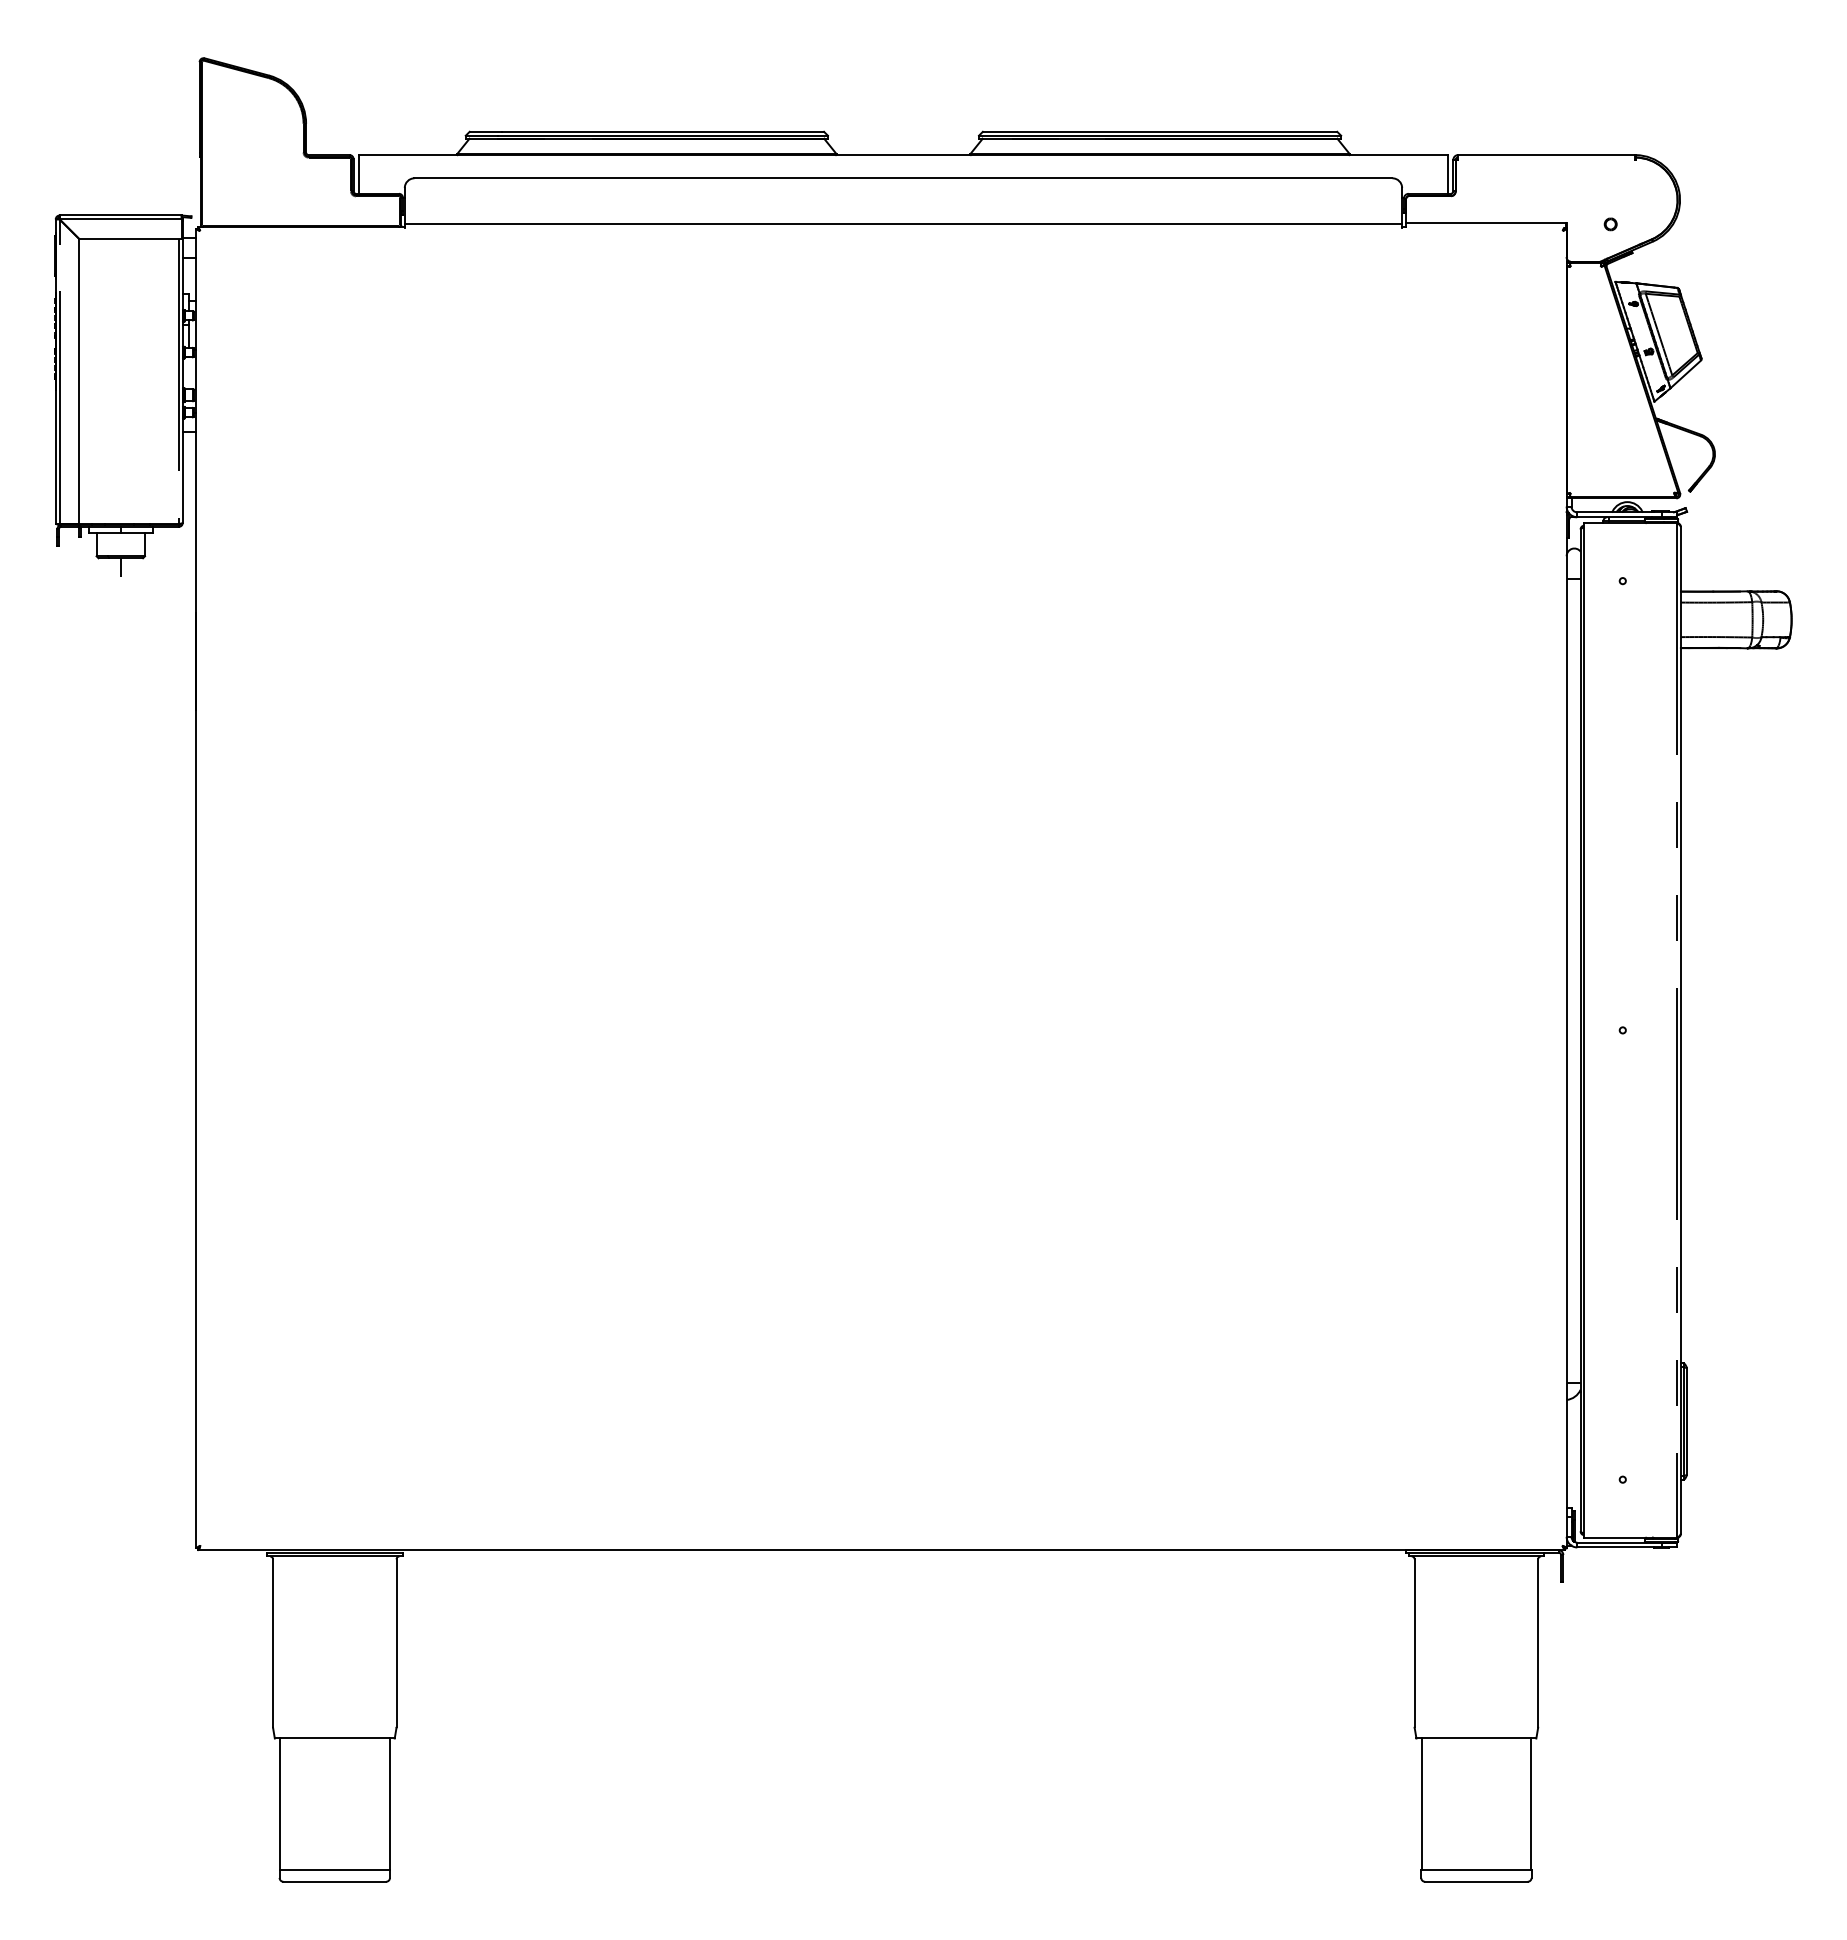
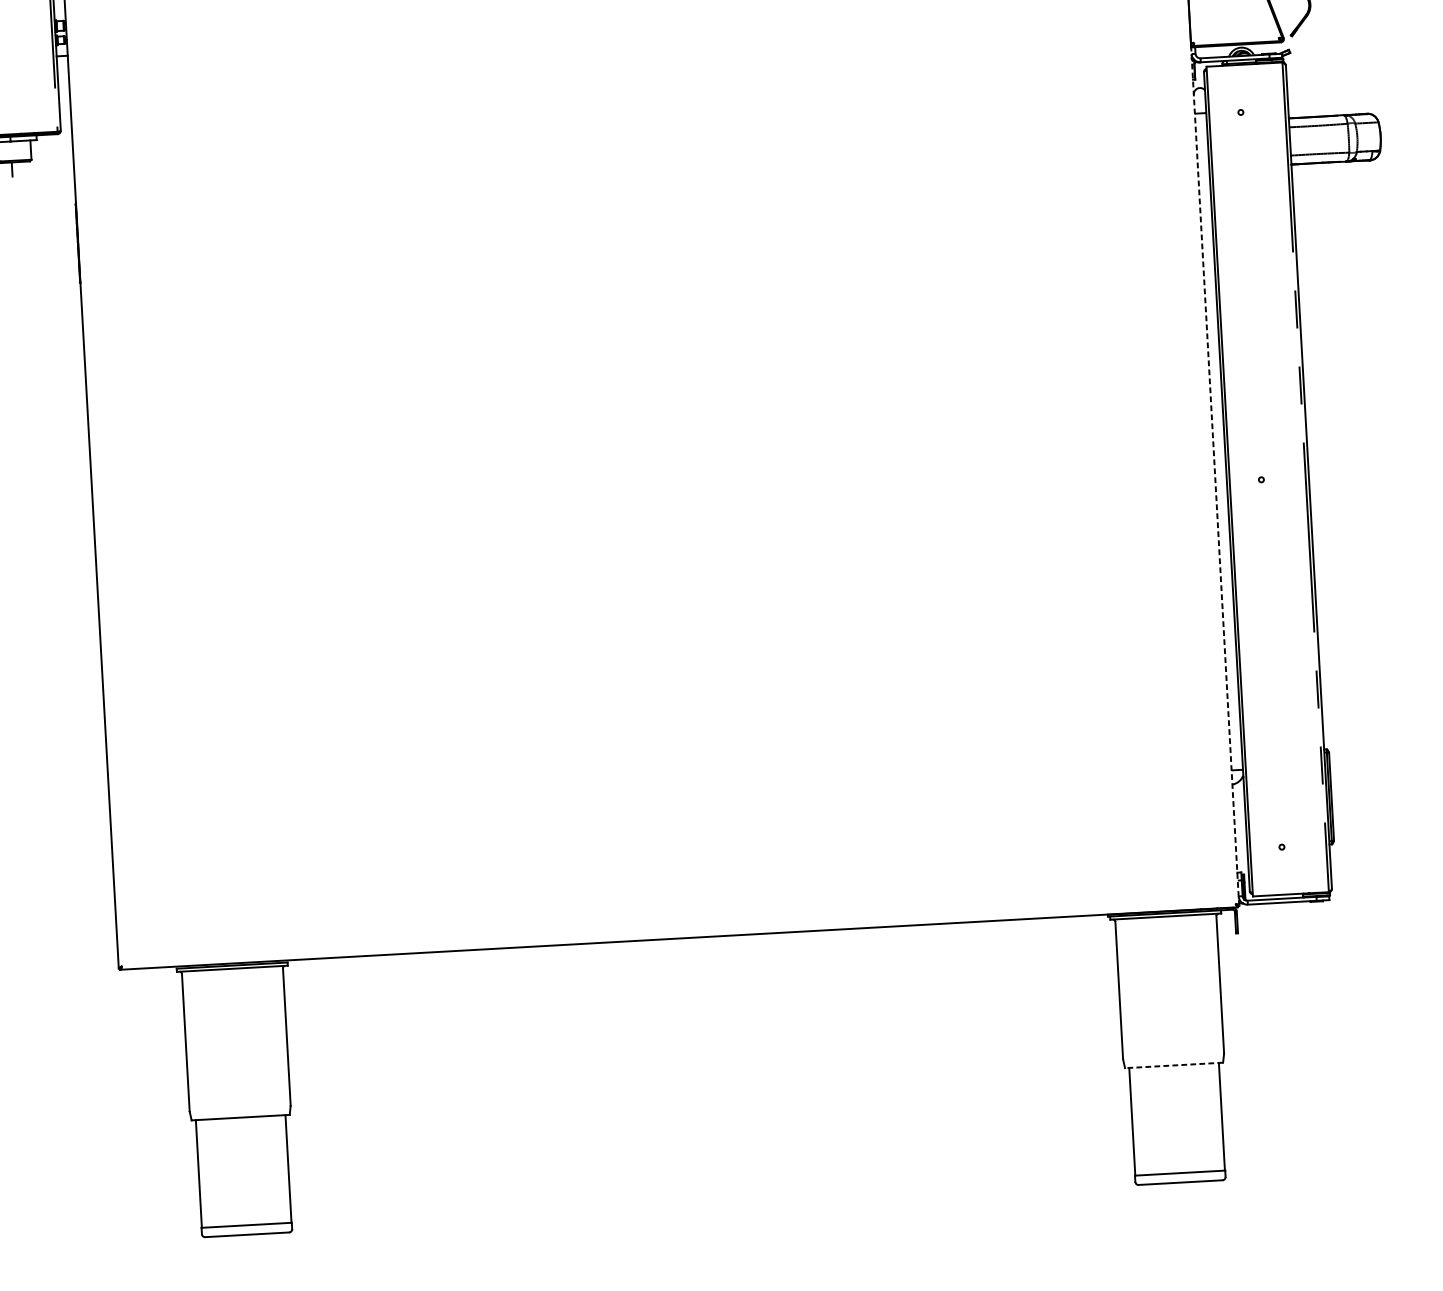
line: (1566, 1023) -> (1215, 476), solid -> dashed
line: (1476, 1738) -> (1174, 1065), solid -> dashed

